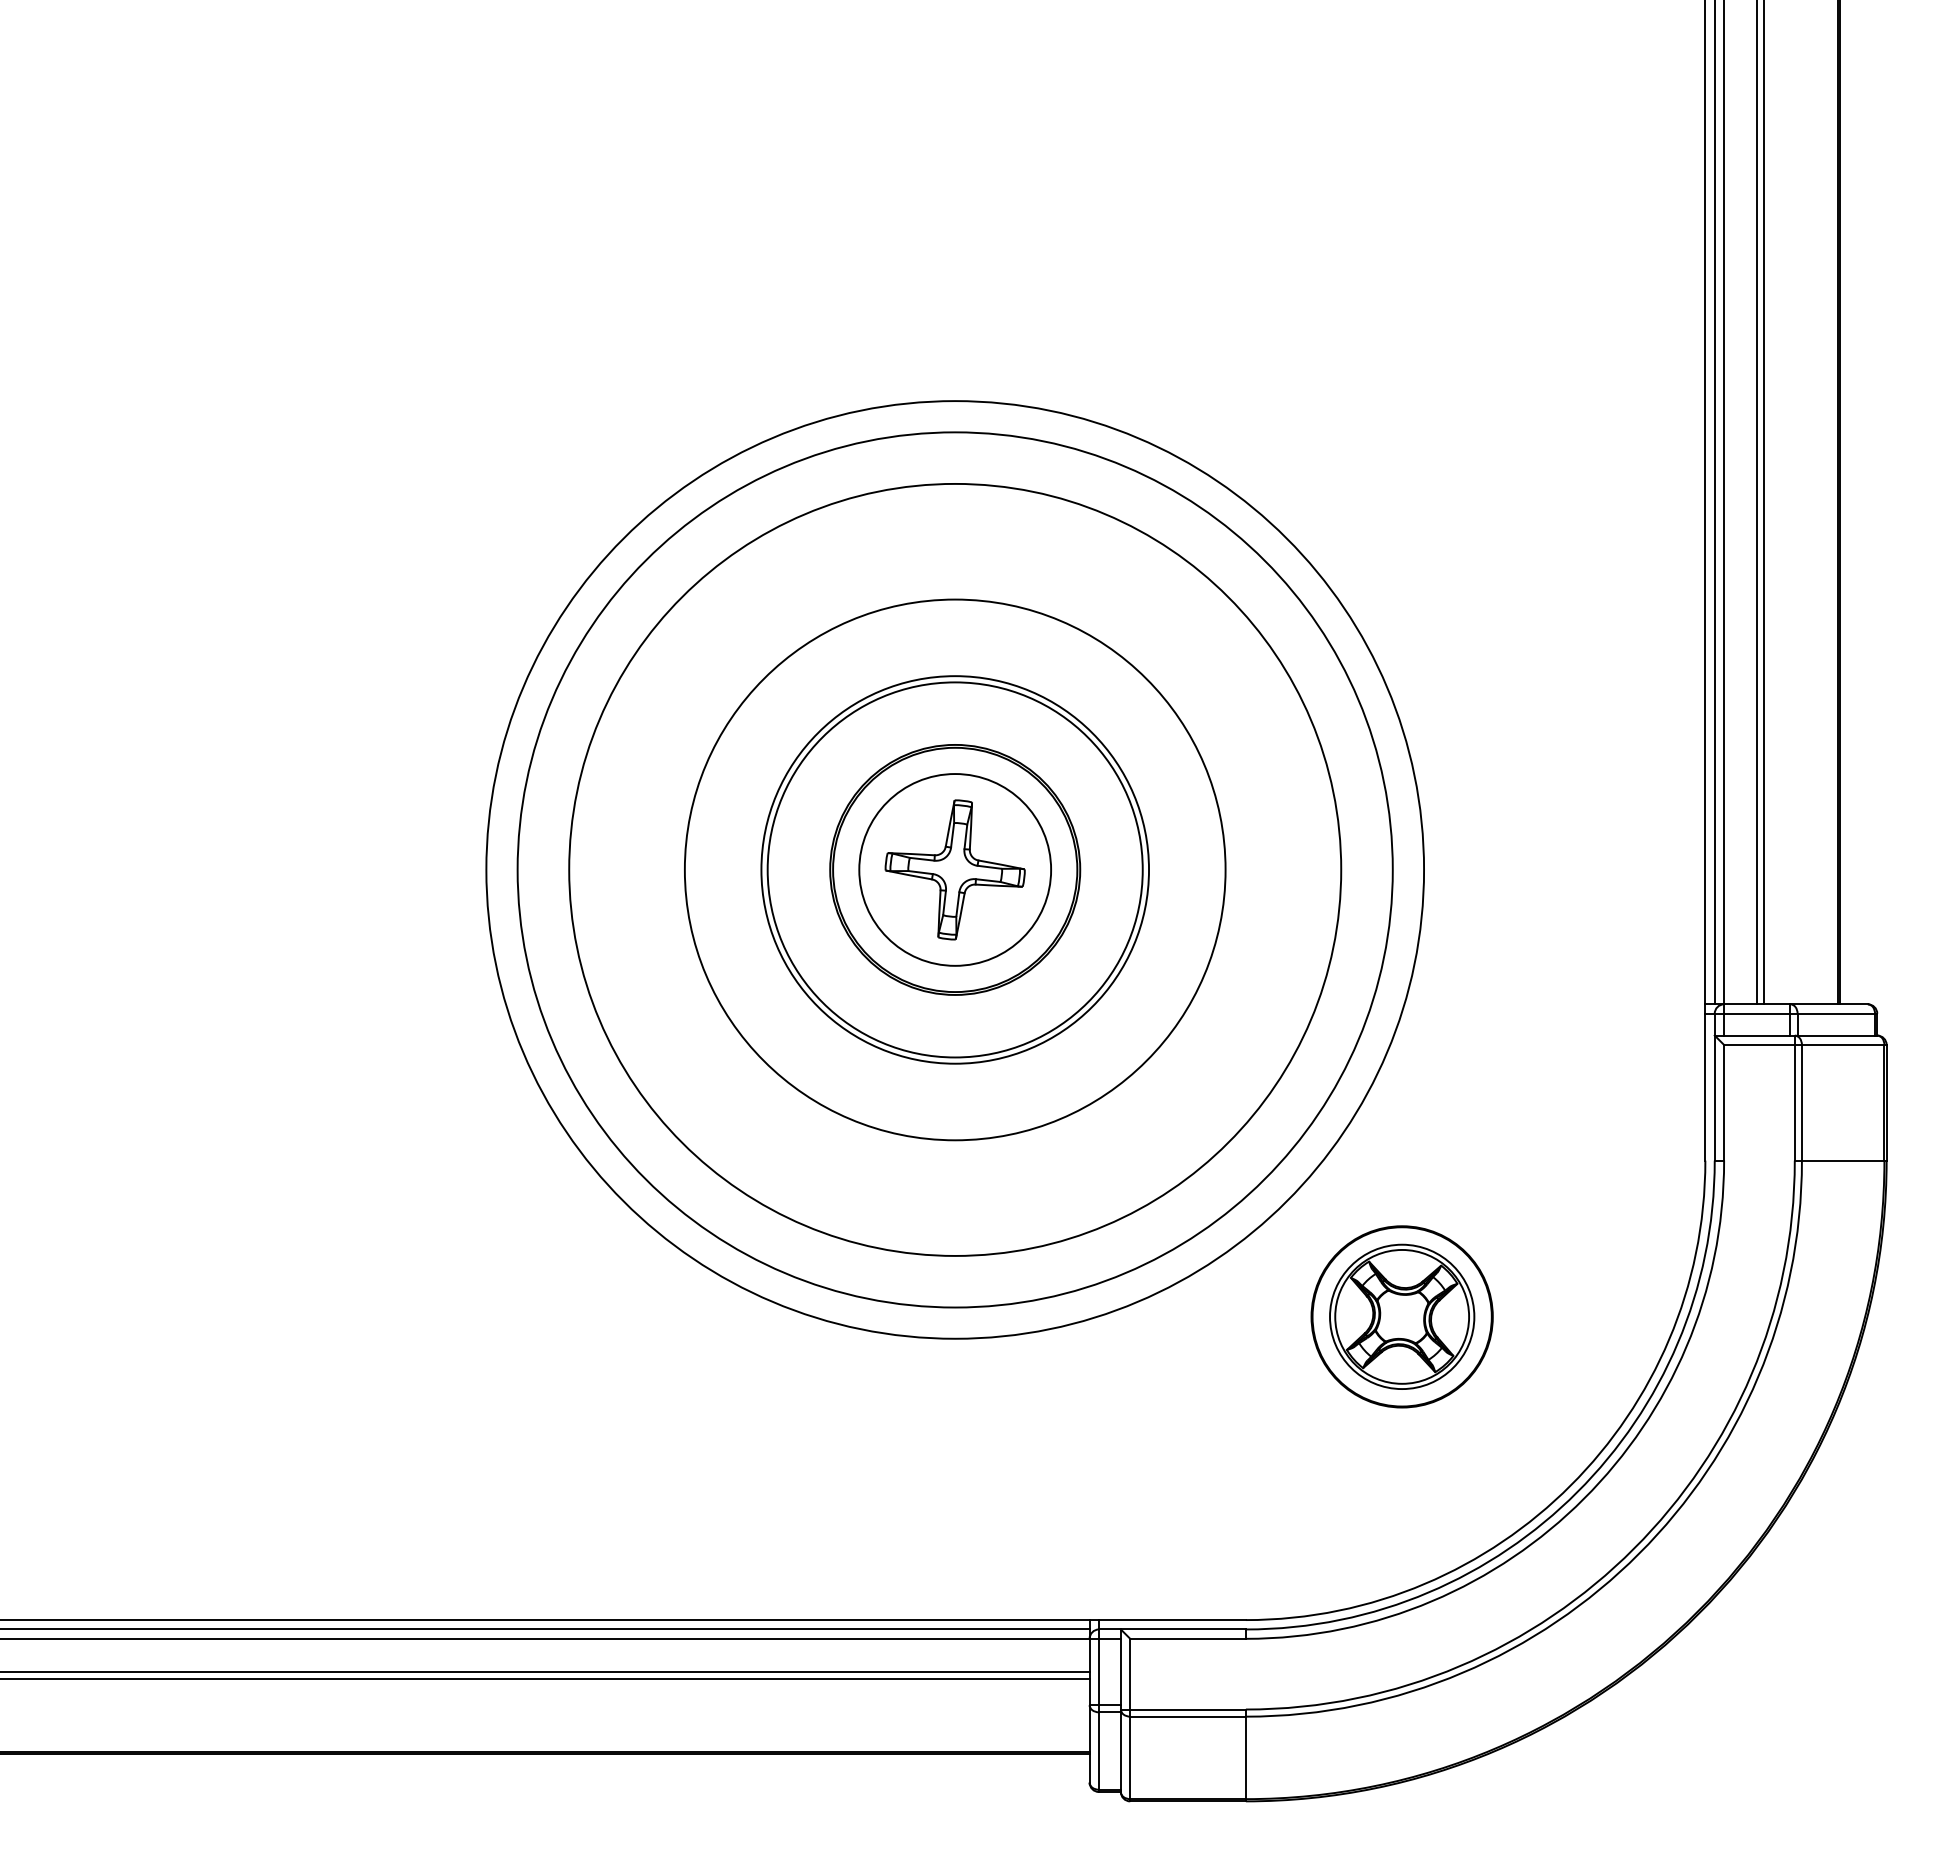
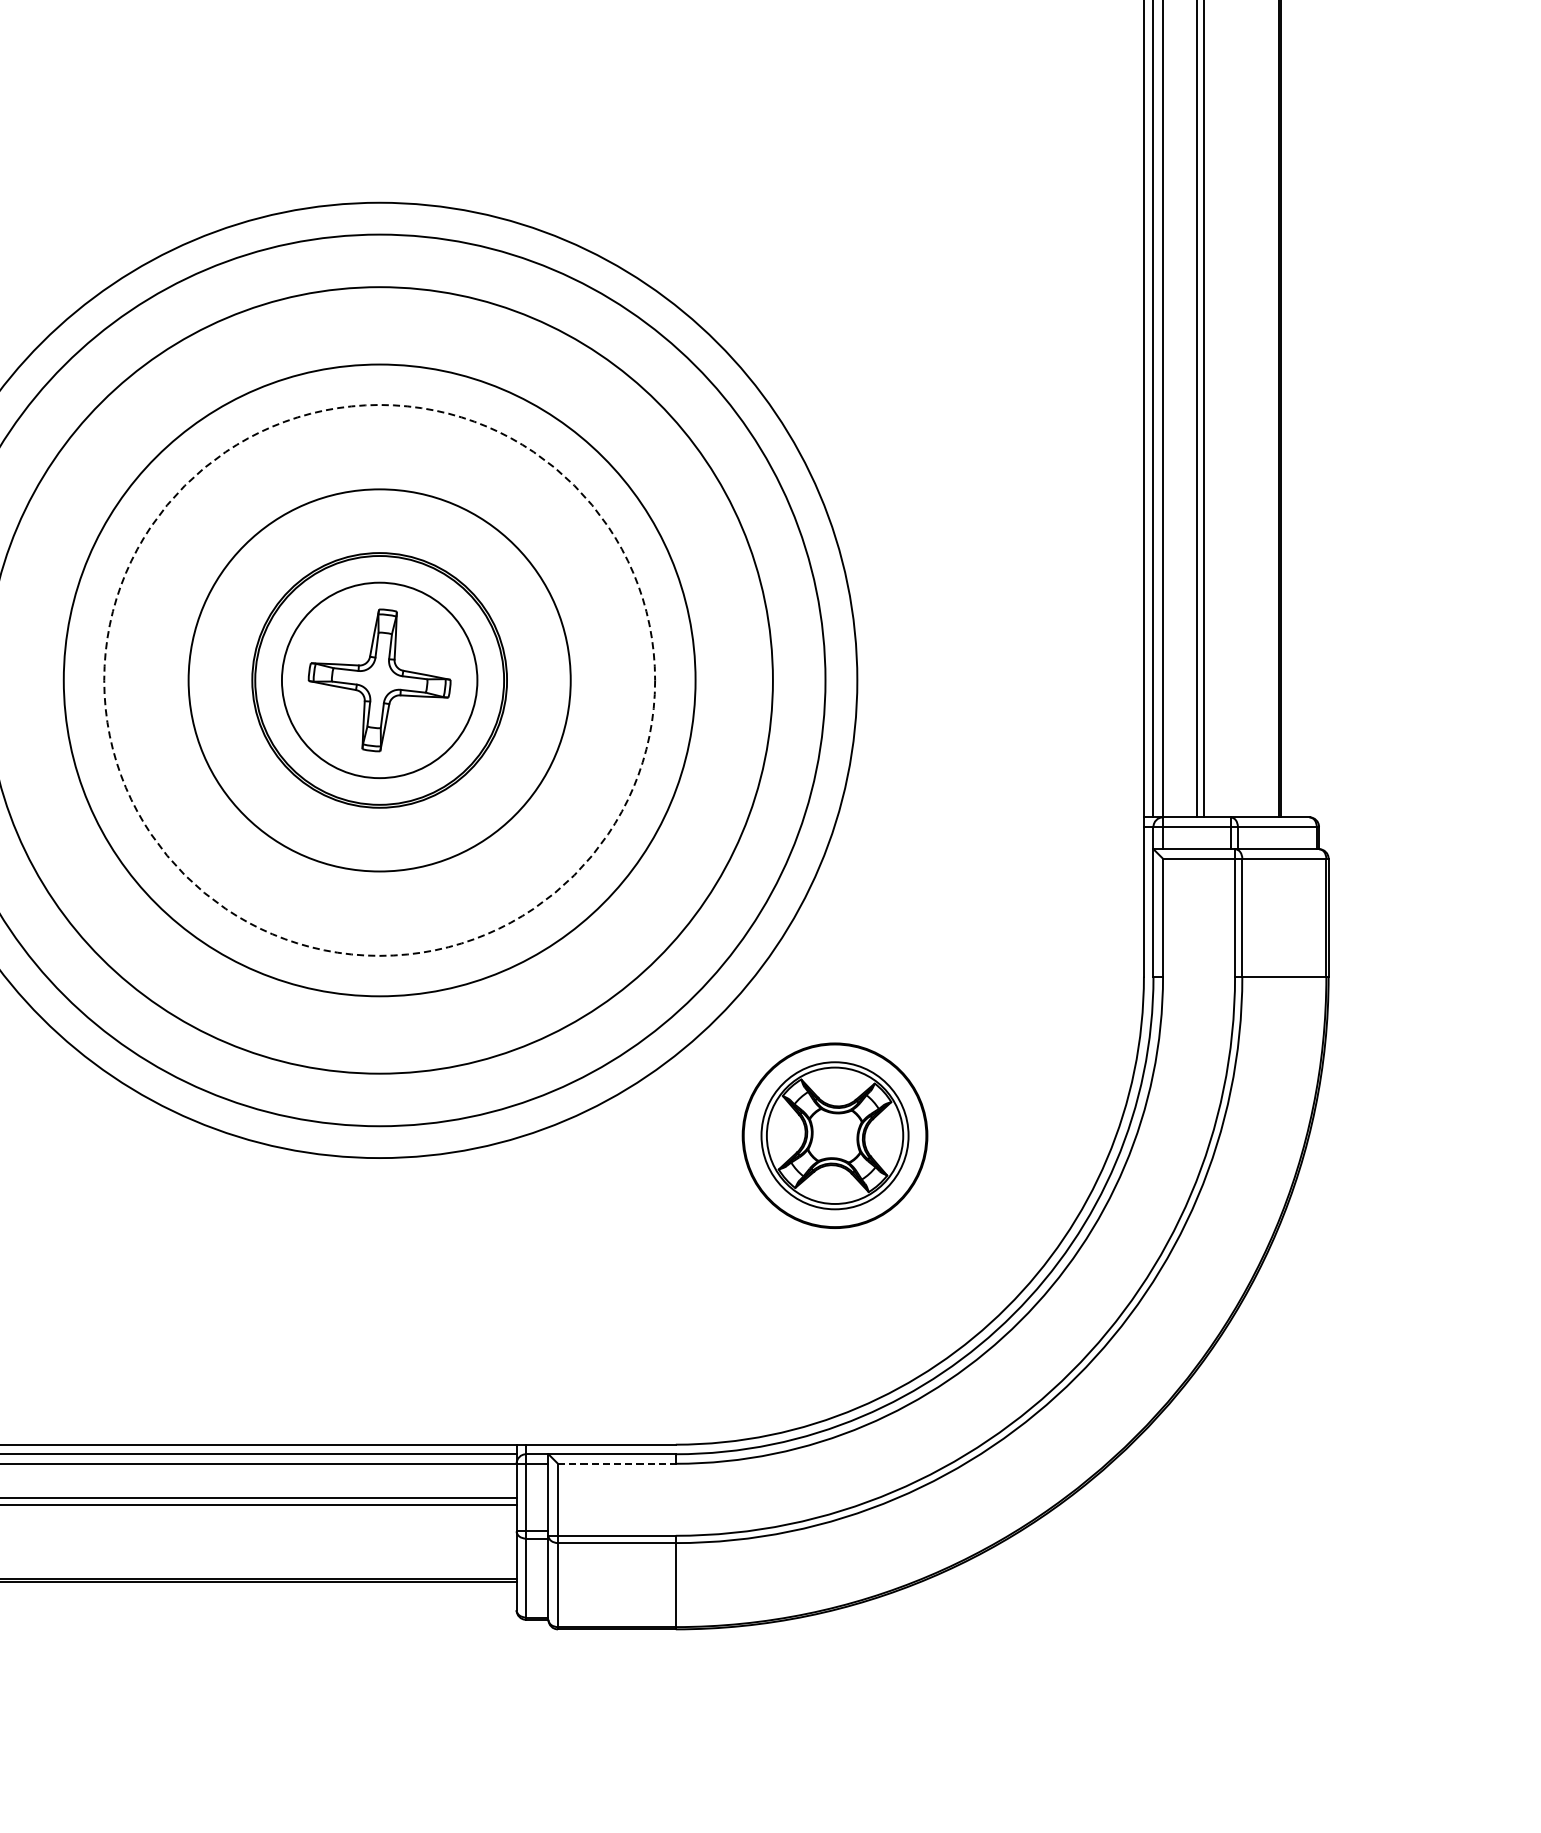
circle: (954, 869) -> (378, 679), solid -> dashed
circle: (955, 869) -> (379, 679), size x1.6
line: (1188, 1638) -> (617, 1463), solid -> dashed

